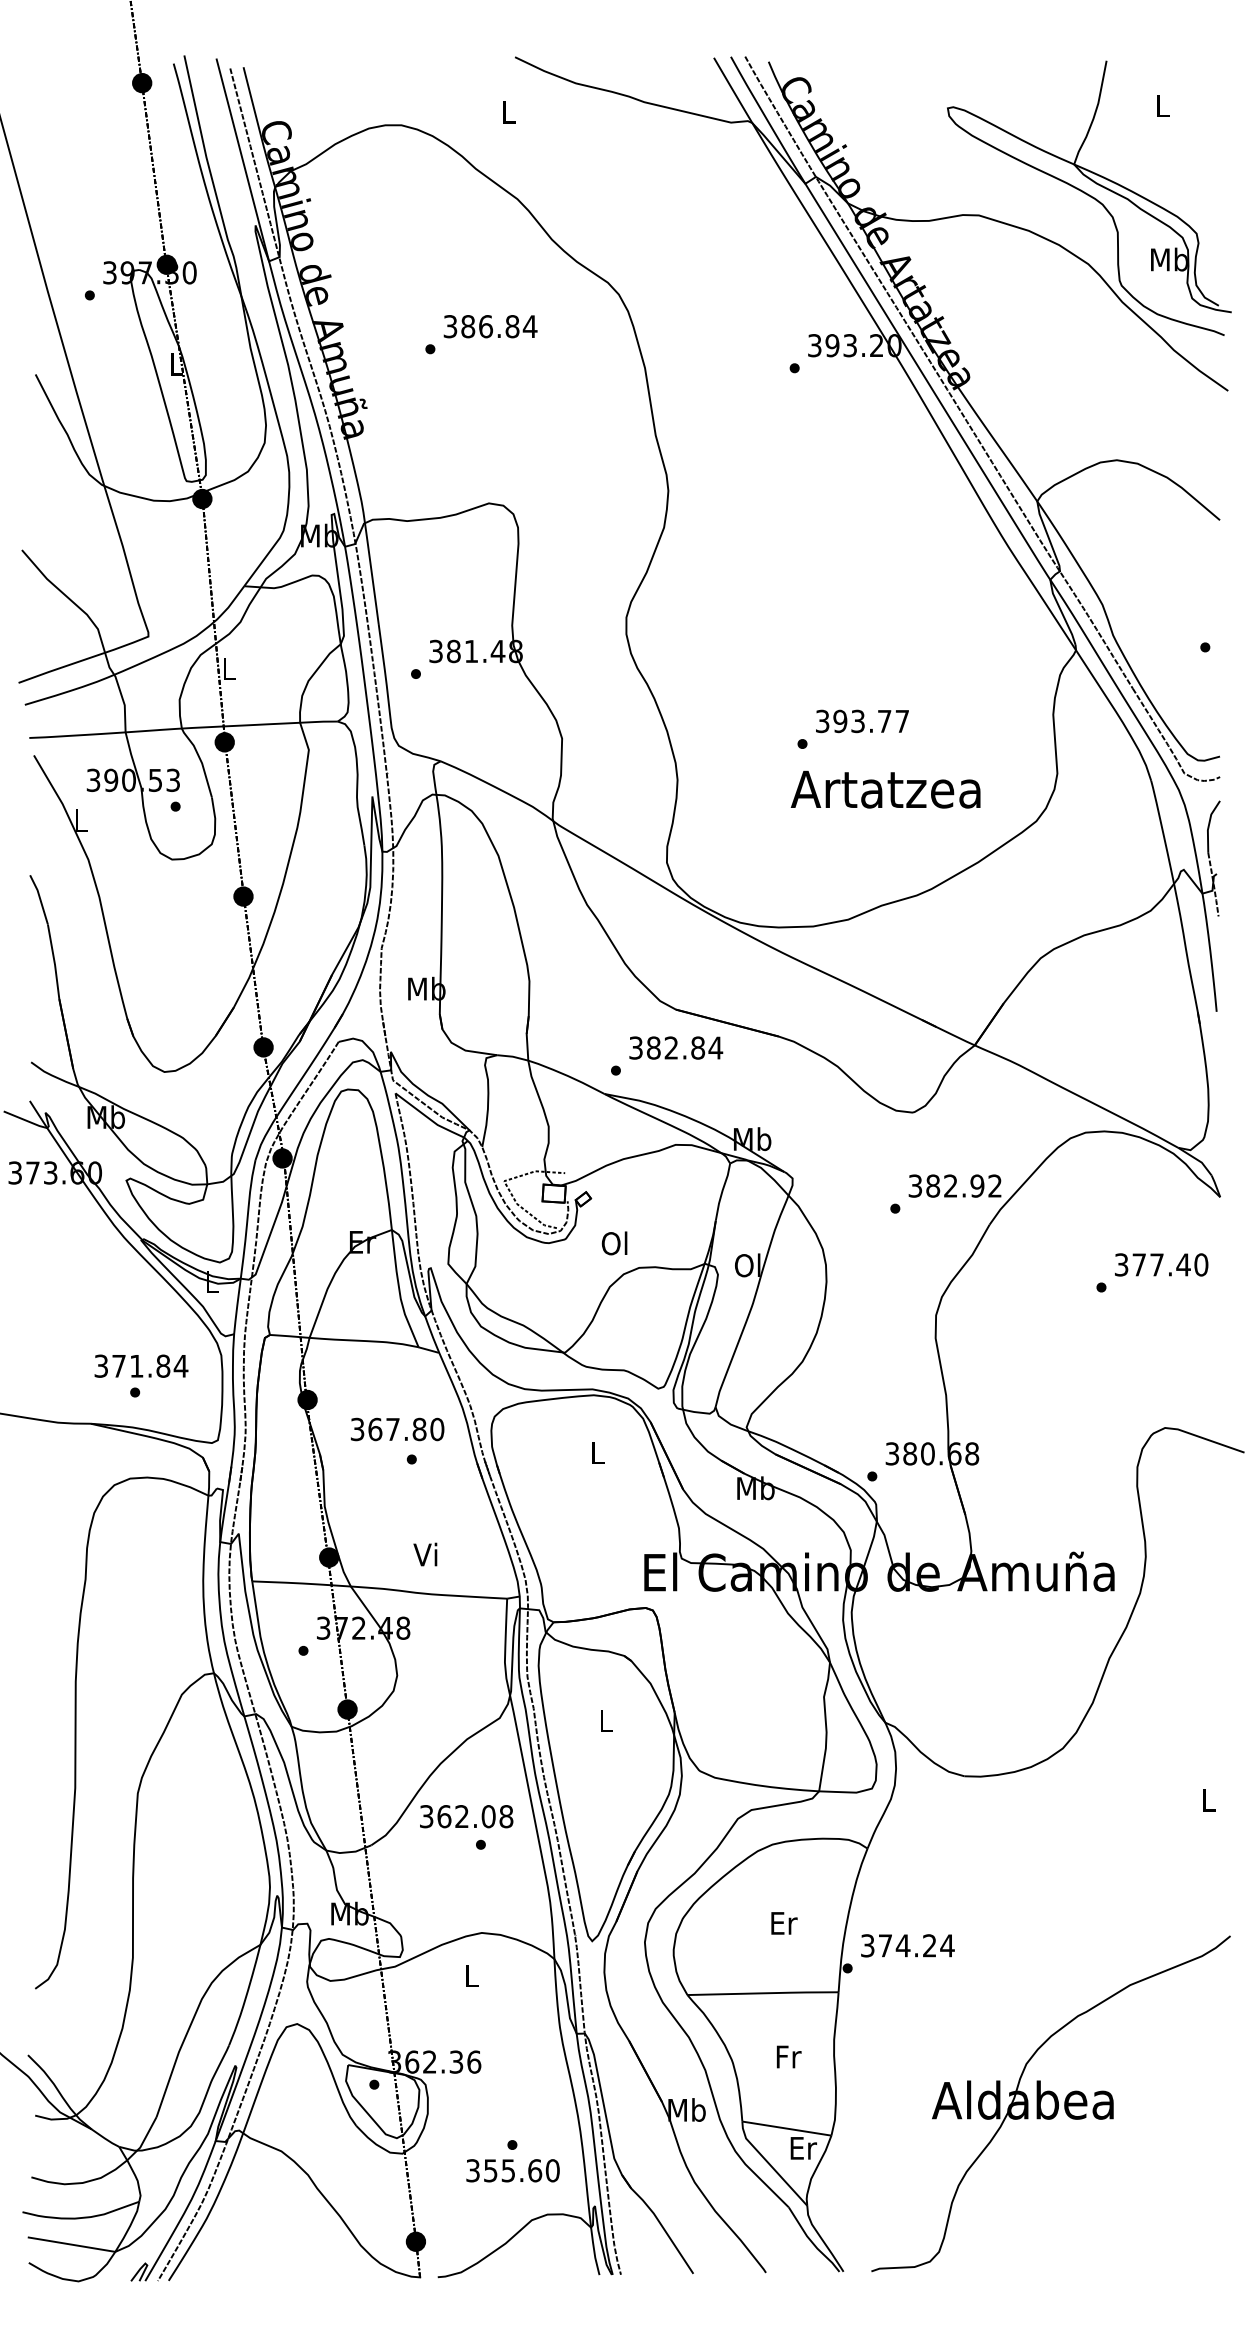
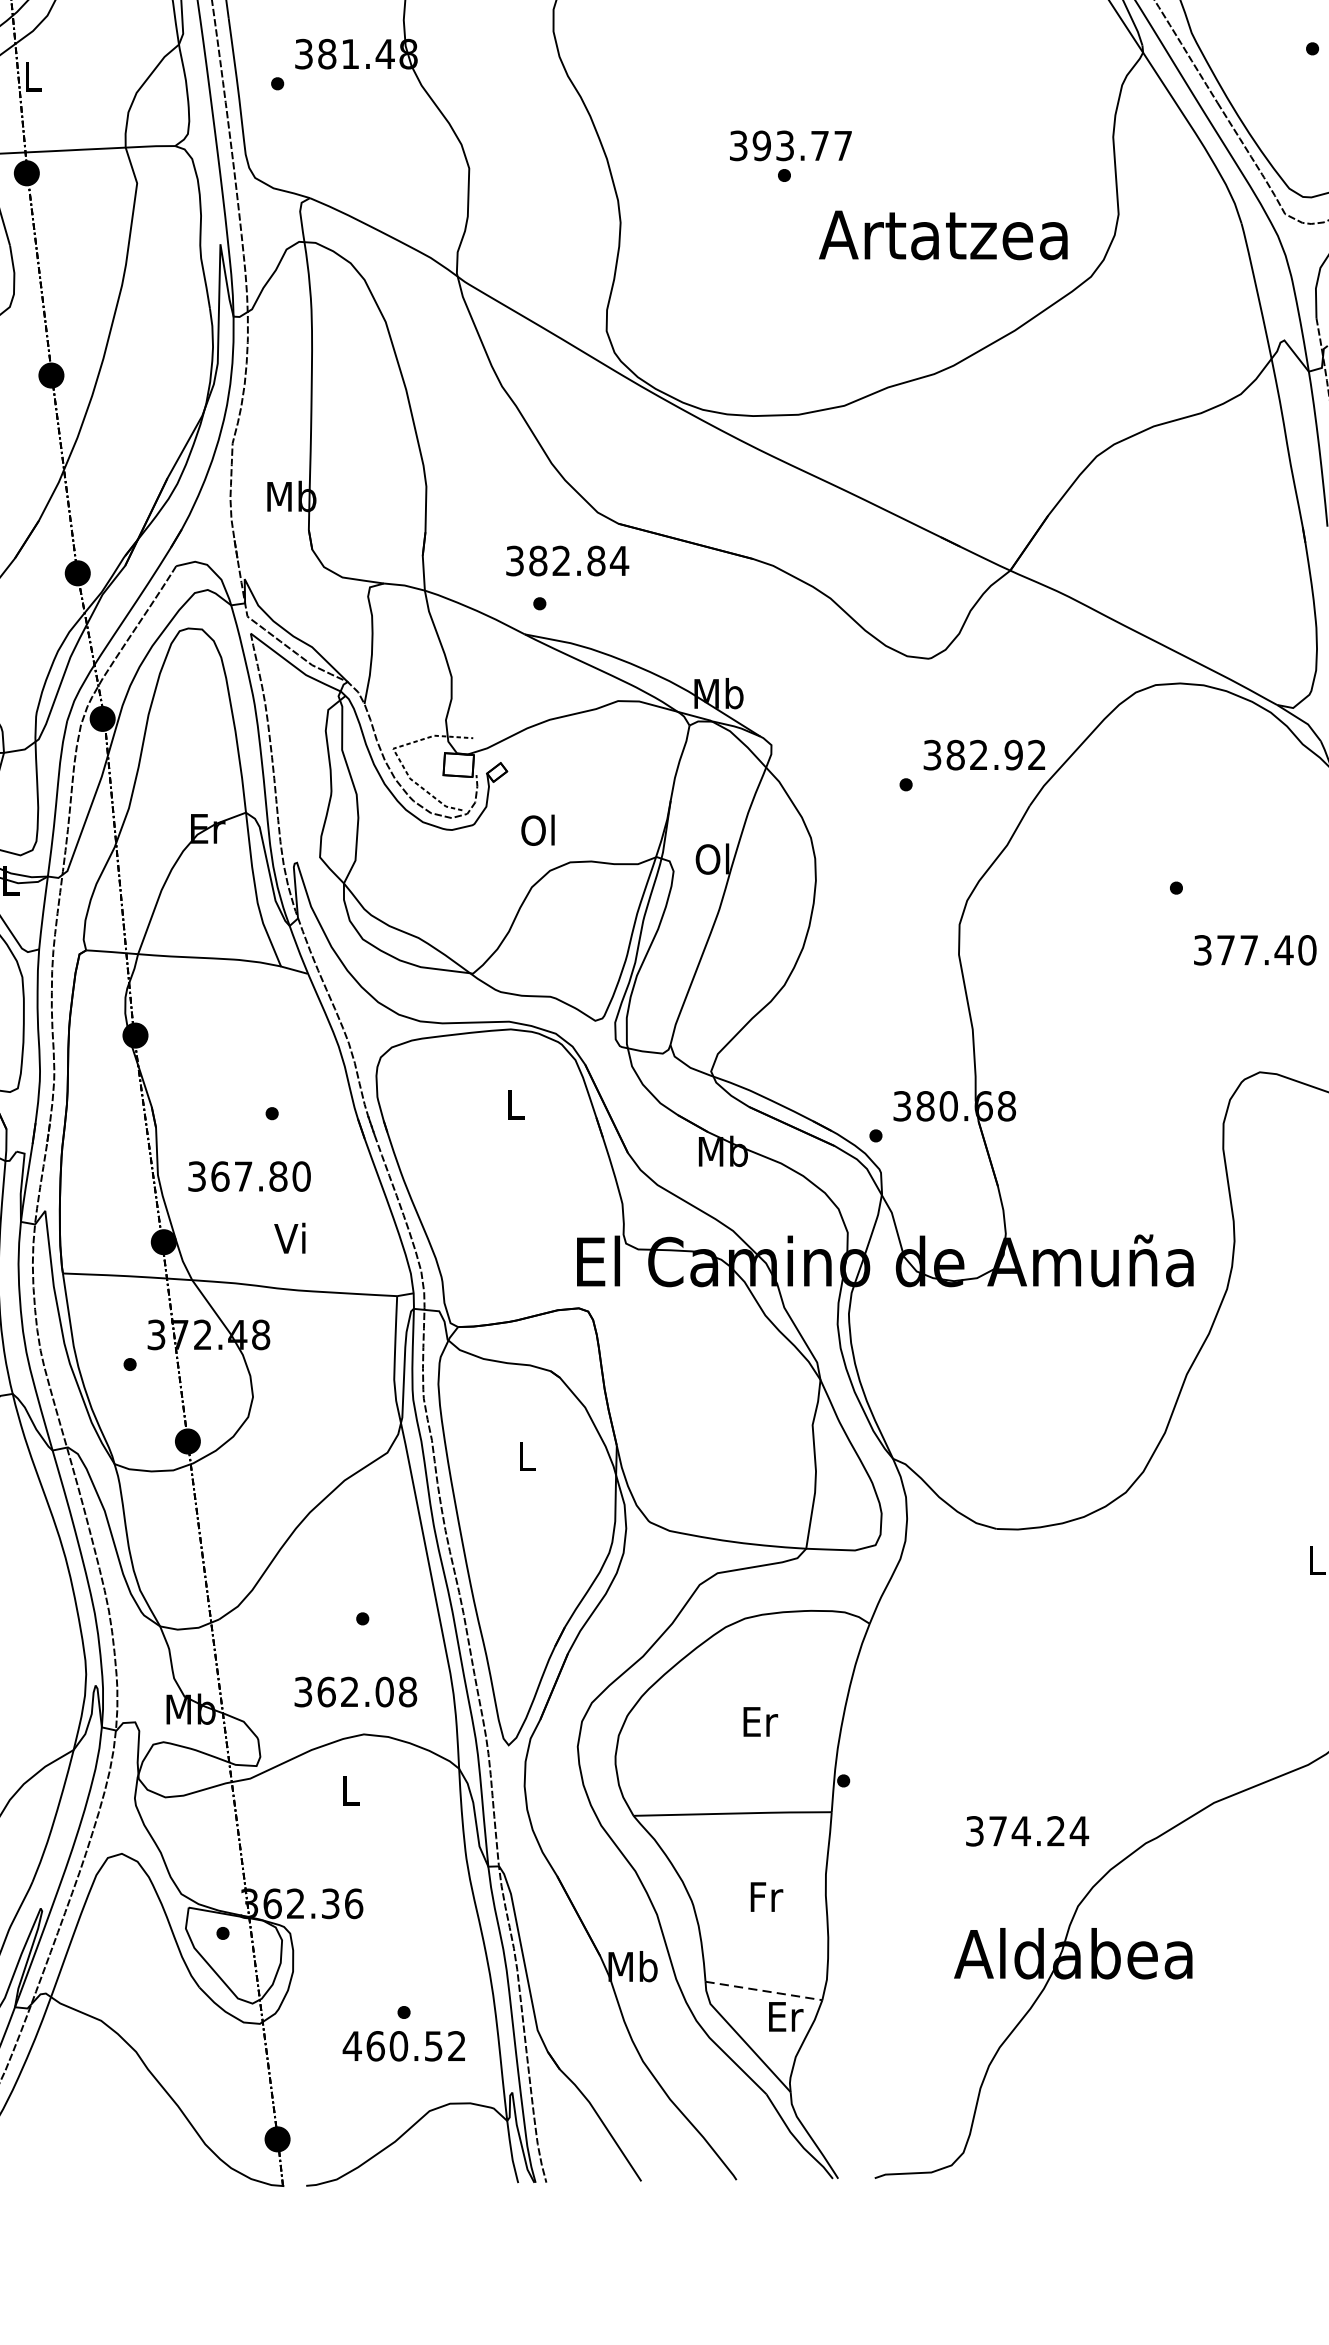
text: (862, 721) -> (790, 145), moved
text: (885, 789) -> (943, 235), moved
text: (676, 1047) -> (568, 560), moved
text: (1161, 1264) -> (1255, 949), moved
text: (397, 1429) -> (249, 1176), moved
text: (466, 1816) -> (355, 1691), moved
text: (907, 1945) -> (1026, 1830), moved
line: (787, 2128) -> (764, 1990), solid -> dashed
text: (512, 2170) -> (404, 2045), 355.60 -> 460.52

